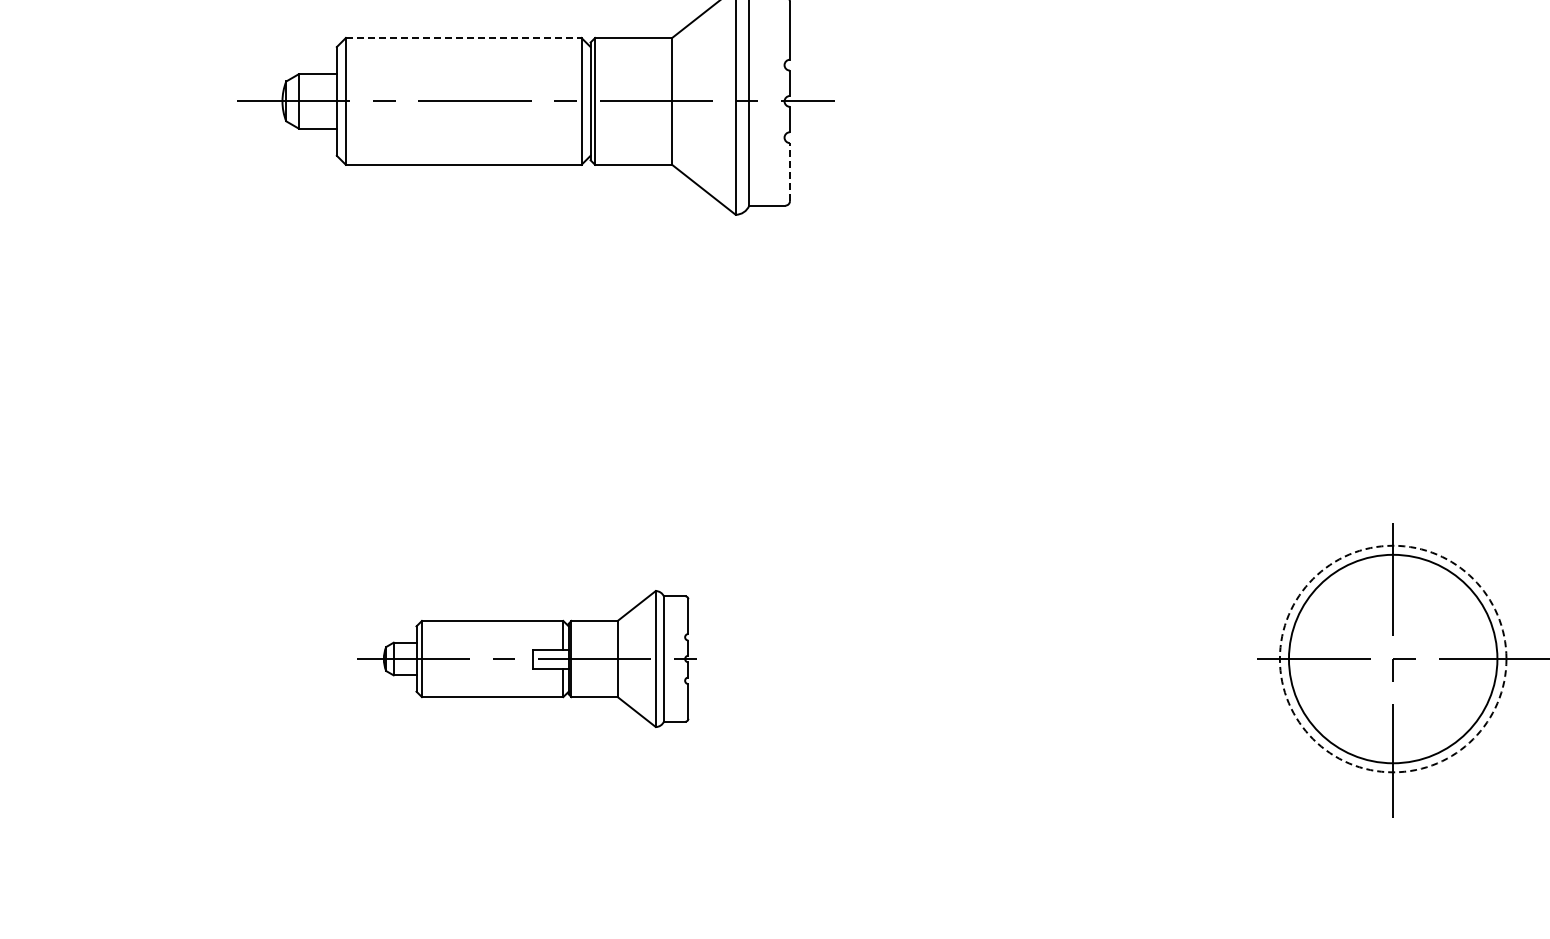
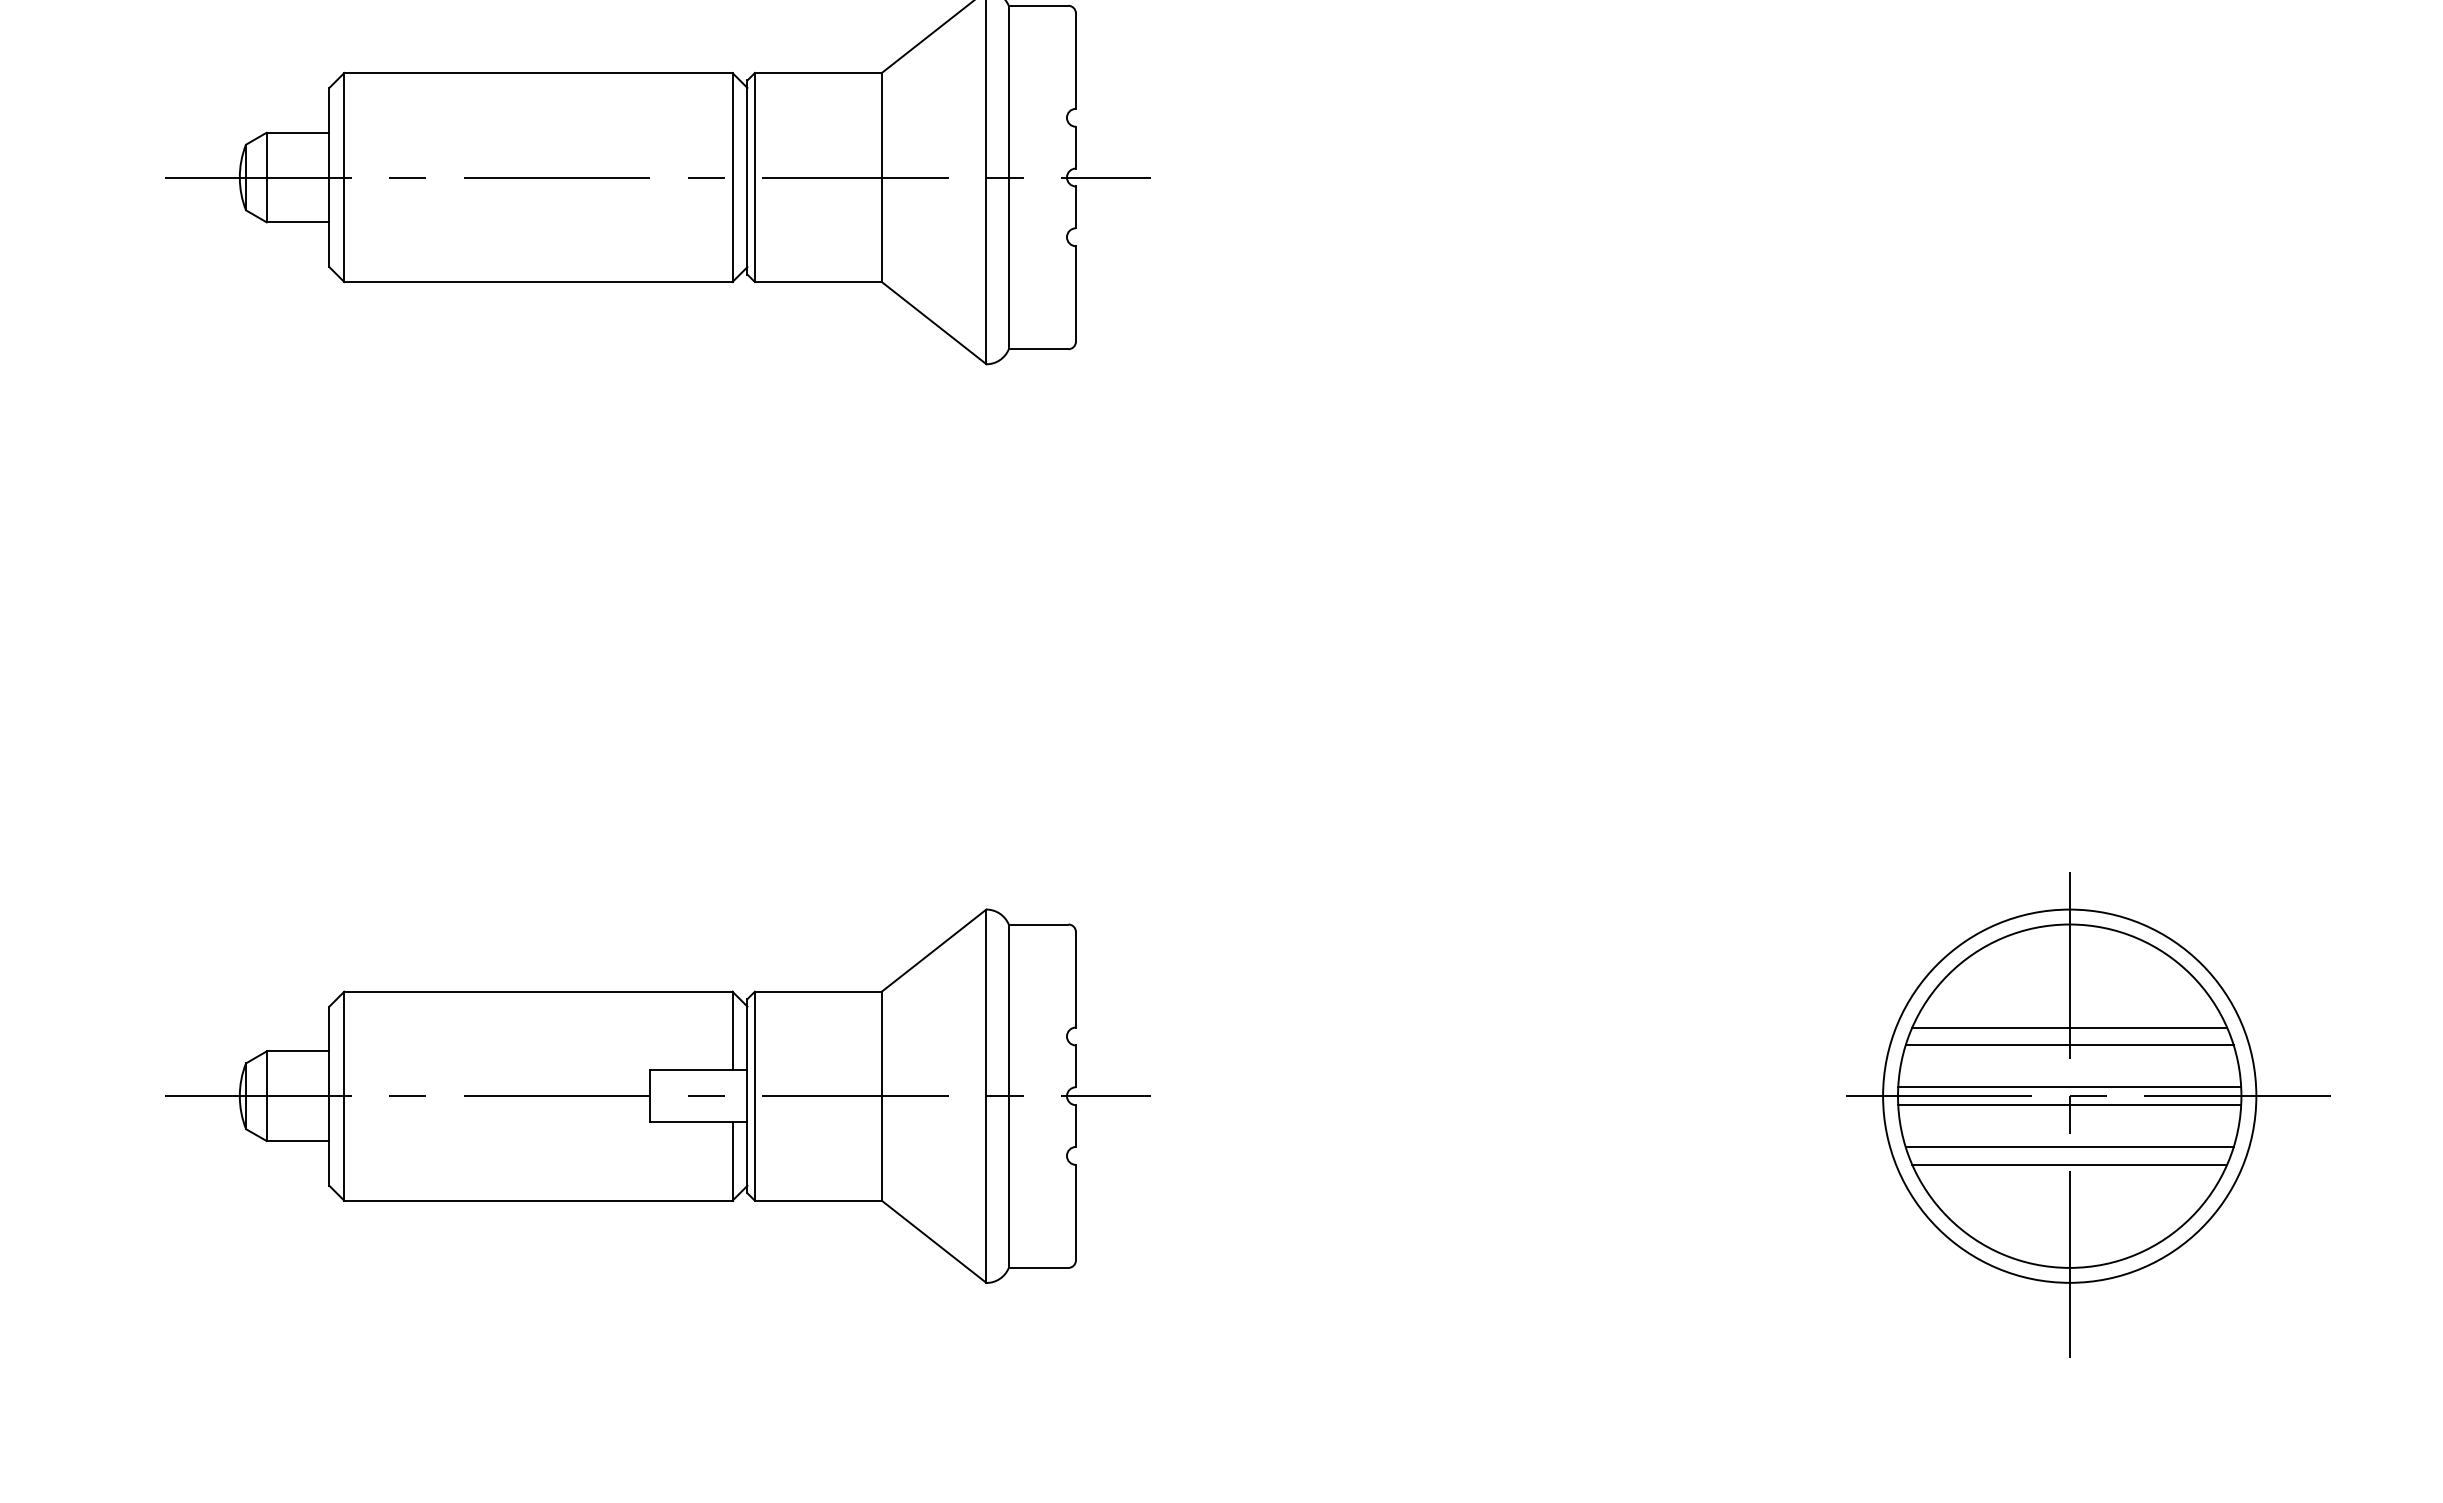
line: (463, 37) -> (538, 72), dashed -> solid
line: (789, 171) -> (1075, 292), dashed -> solid
line: (1392, 617) -> (2068, 1027), added
line: (1392, 628) -> (2068, 1045), added
line: (1393, 653) -> (2070, 1087), added
part: (535, 658) -> (656, 1095), size x1.67
circle: (1392, 658) -> (2068, 1095), dashed -> solid
line: (1393, 664) -> (2070, 1105), added
line: (1392, 689) -> (2068, 1146), added
line: (1392, 700) -> (2068, 1164), added

